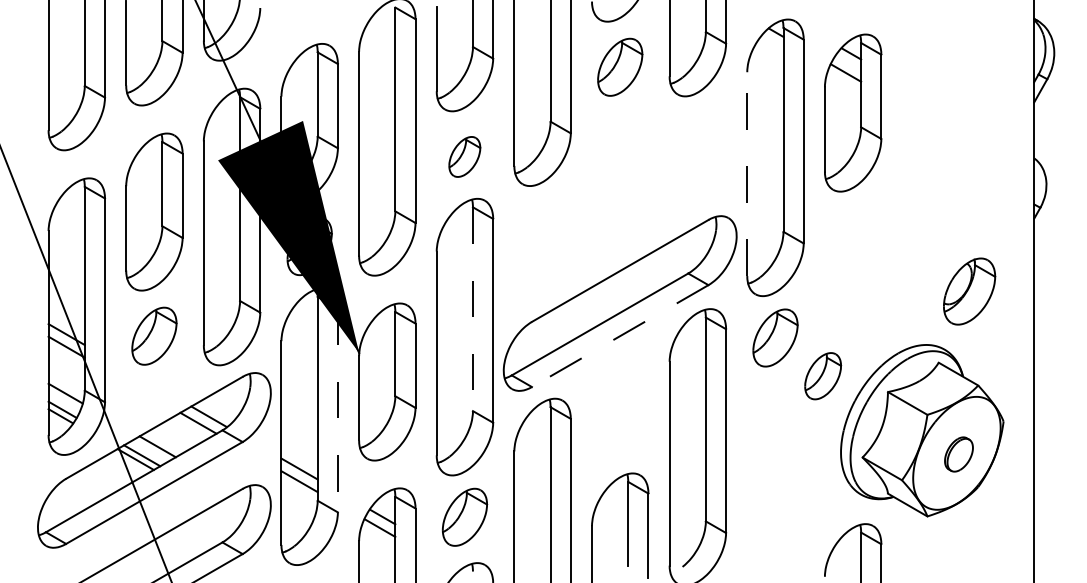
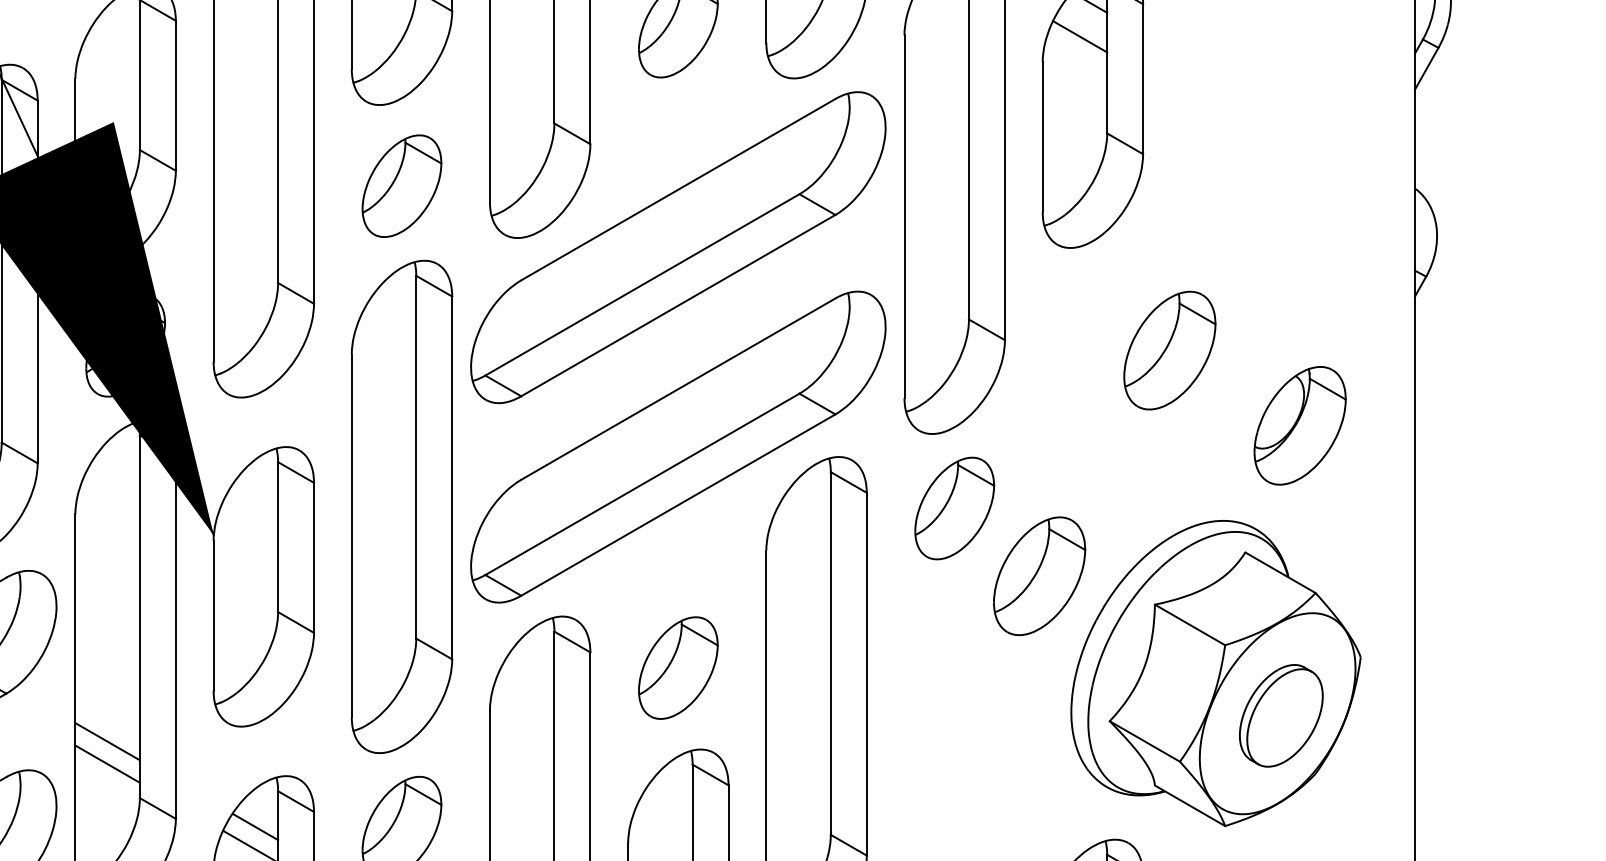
part: (464, 156) -> (401, 185), size x1.43
line: (747, 174) -> (904, 217), dashed -> solid
part: (619, 191) -> (677, 247), added
part: (895, 249) -> (1168, 350), added
line: (472, 309) -> (415, 457), dashed -> solid
line: (620, 336) -> (678, 505), dashed -> solid
part: (822, 376) -> (1038, 576), size x1.43
line: (337, 410) -> (175, 637), dashed -> solid
part: (620, 427) -> (678, 667), added
part: (958, 454) -> (1280, 715), size x1.67

